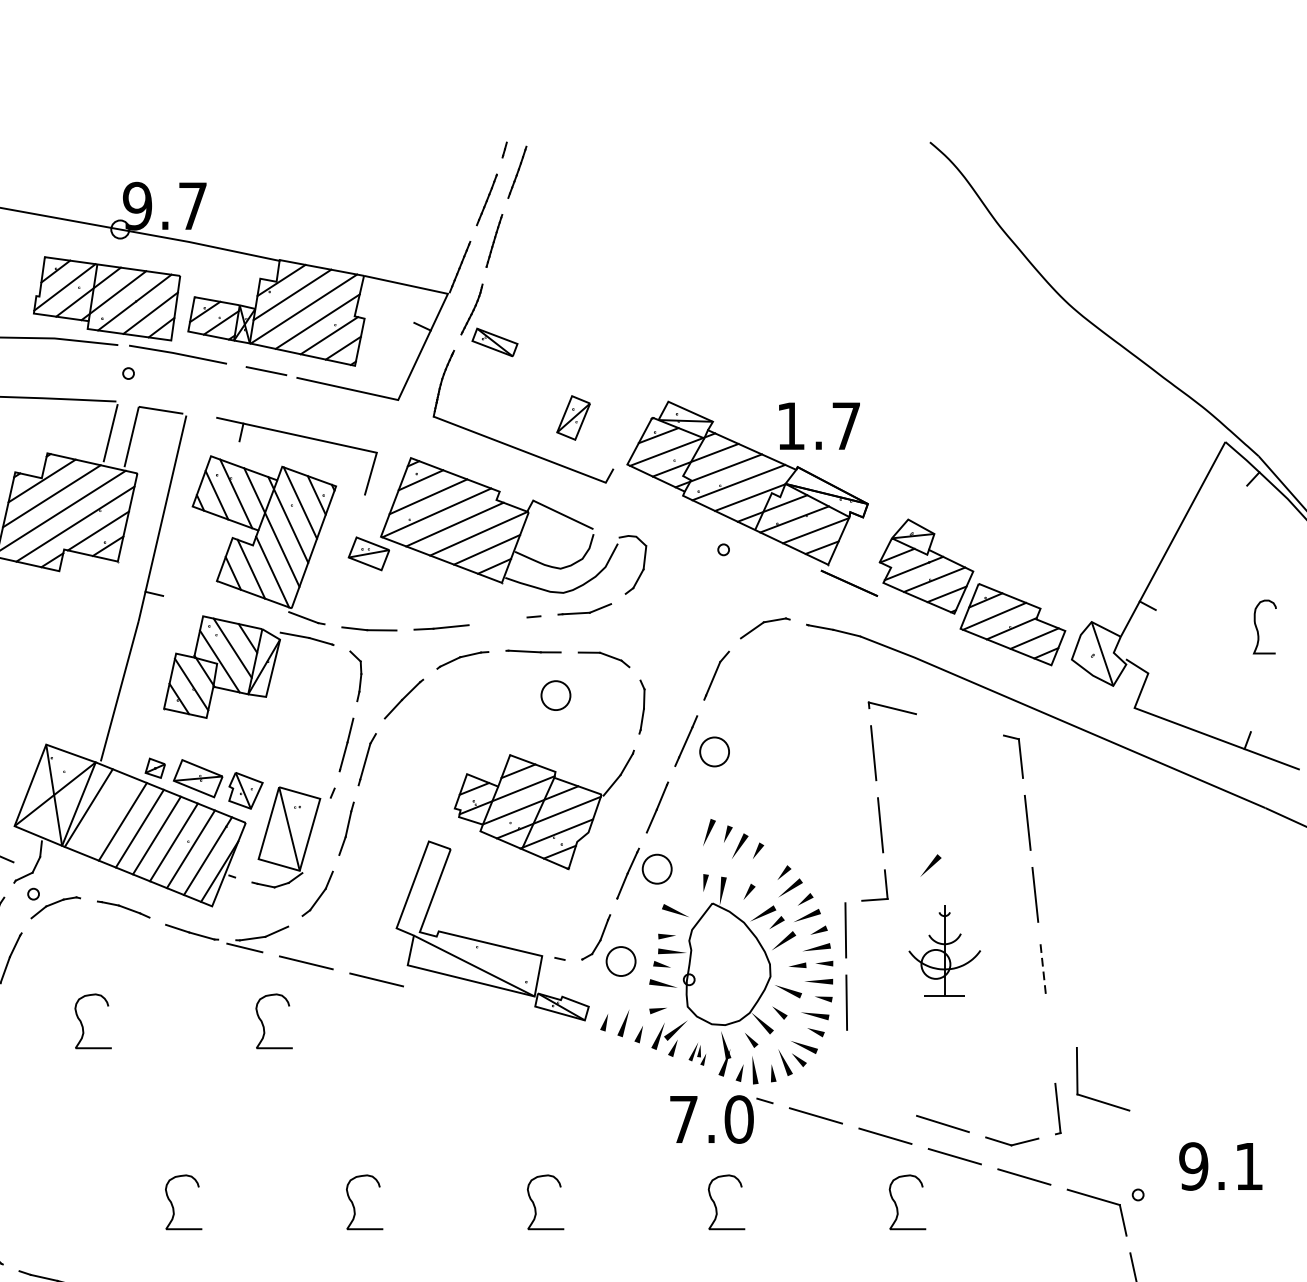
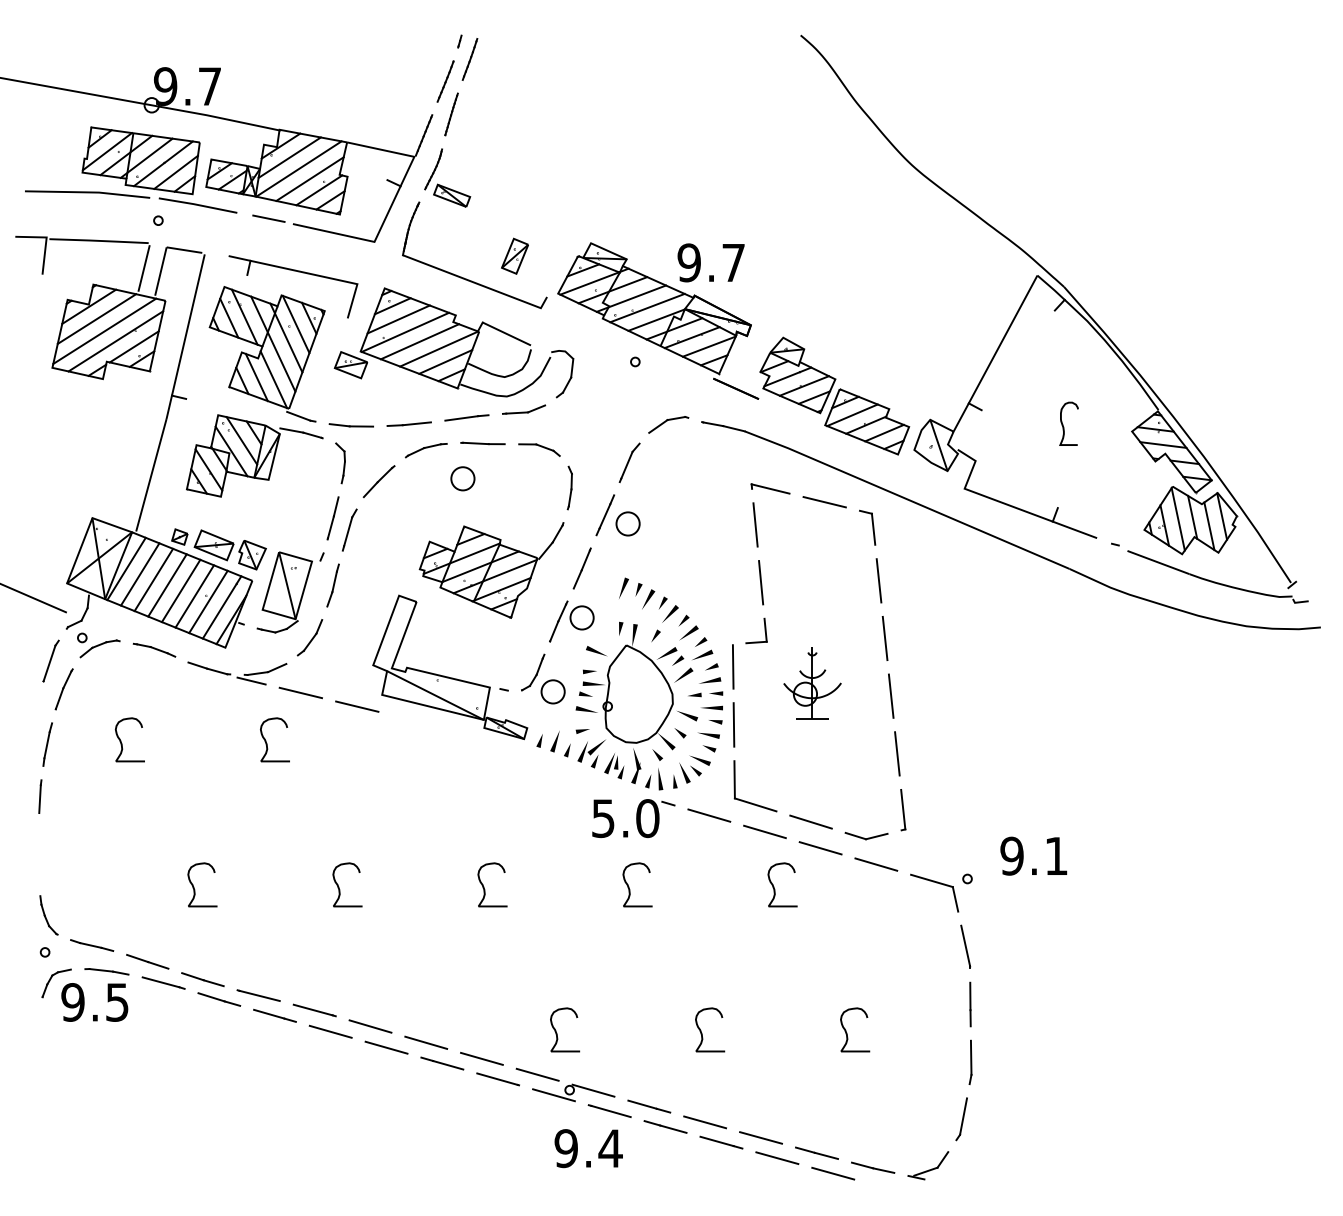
text: (789, 425) -> (688, 262), 1.7 -> 9.7
line: (506, 620) -> (461, 418), added
part: (555, 695) -> (462, 478), moved
line: (959, 725) -> (824, 502), added
line: (106, 815) -> (140, 574), added
line: (930, 864) -> (670, 613), moved
line: (1043, 967) -> (891, 696), dashed -> solid
line: (1050, 1038) -> (897, 753), added
part: (697, 1054) -> (614, 766), size x1.43
part: (1098, 1099) -> (751, 802), moved
text: (683, 1119) -> (603, 818), 7.0 -> 5.0

